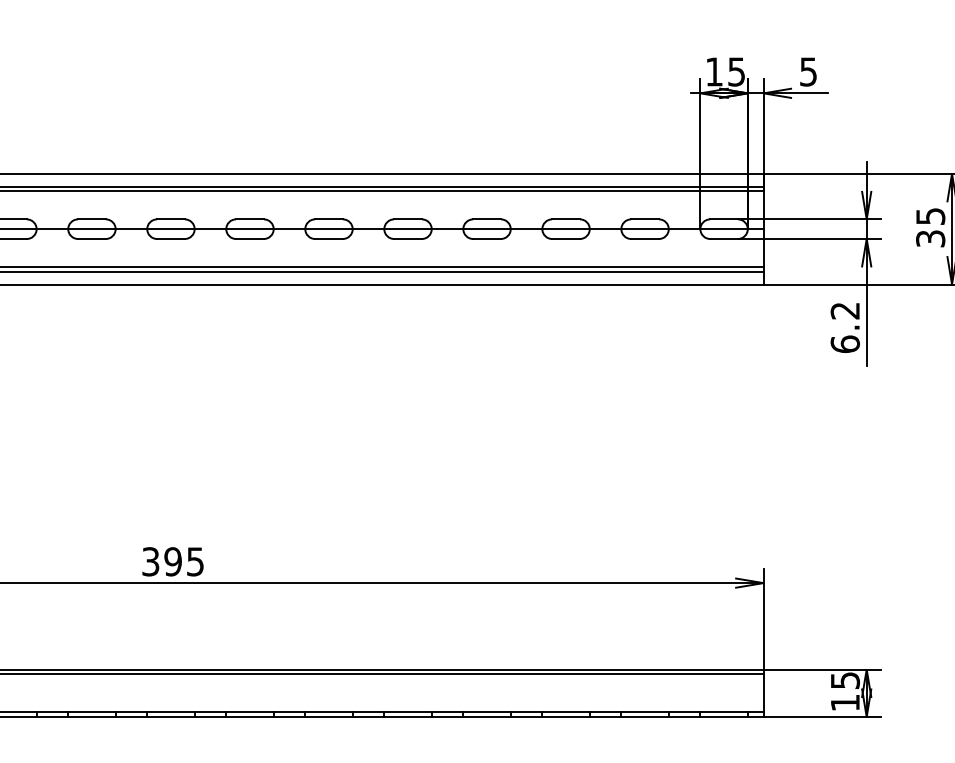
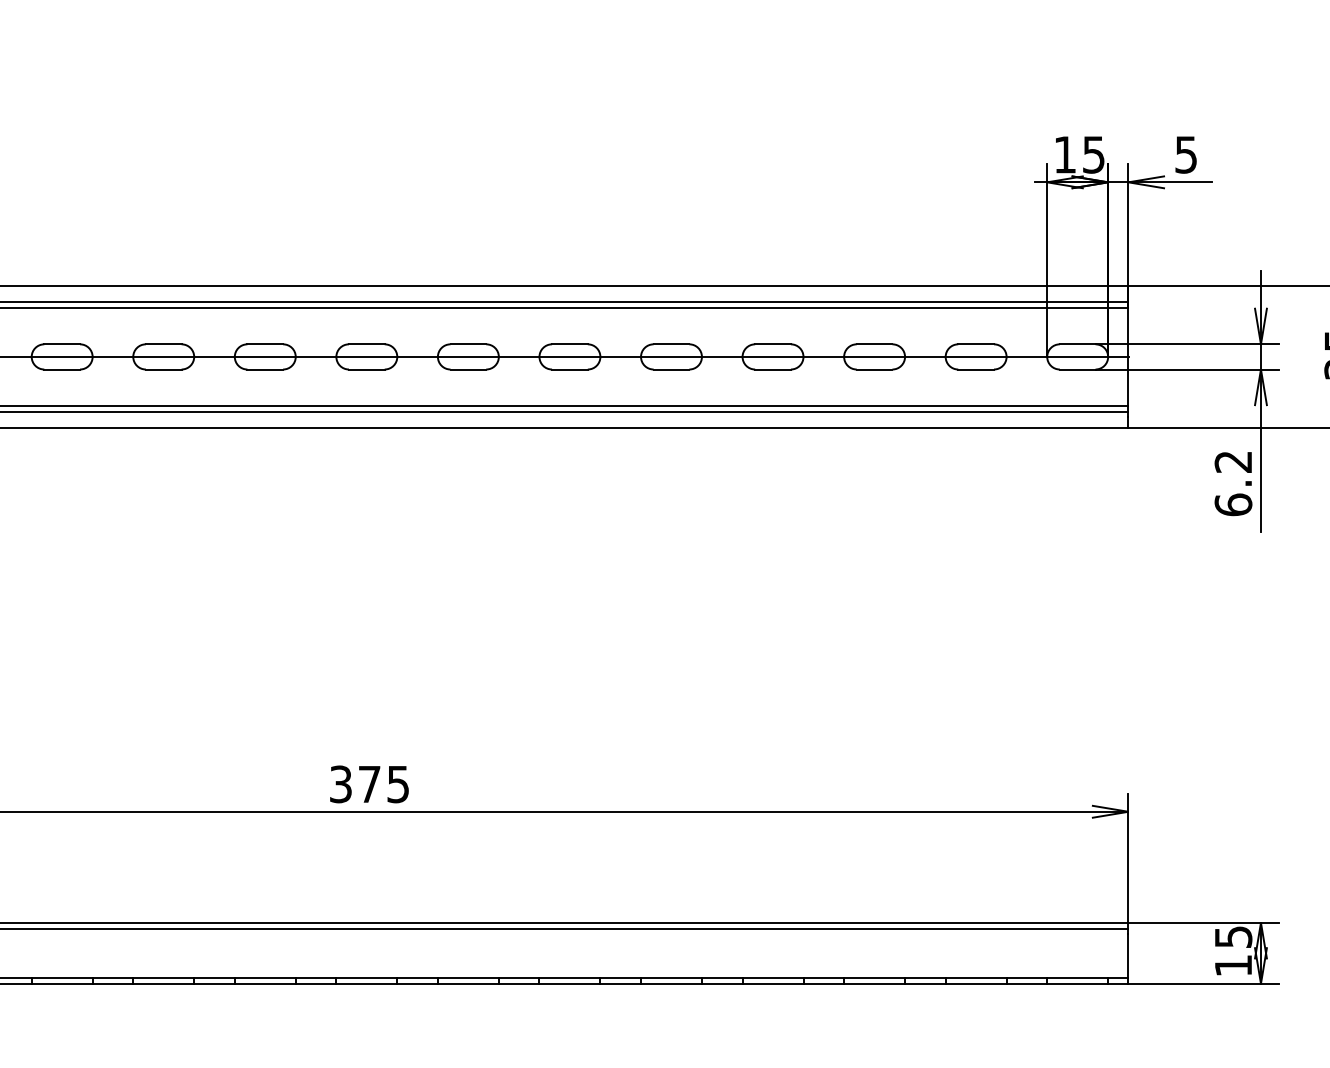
text: (173, 561) -> (369, 784), 395 -> 375

